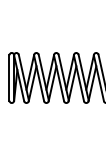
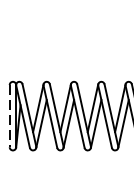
line: (9, 78) -> (9, 116), solid -> dashed

